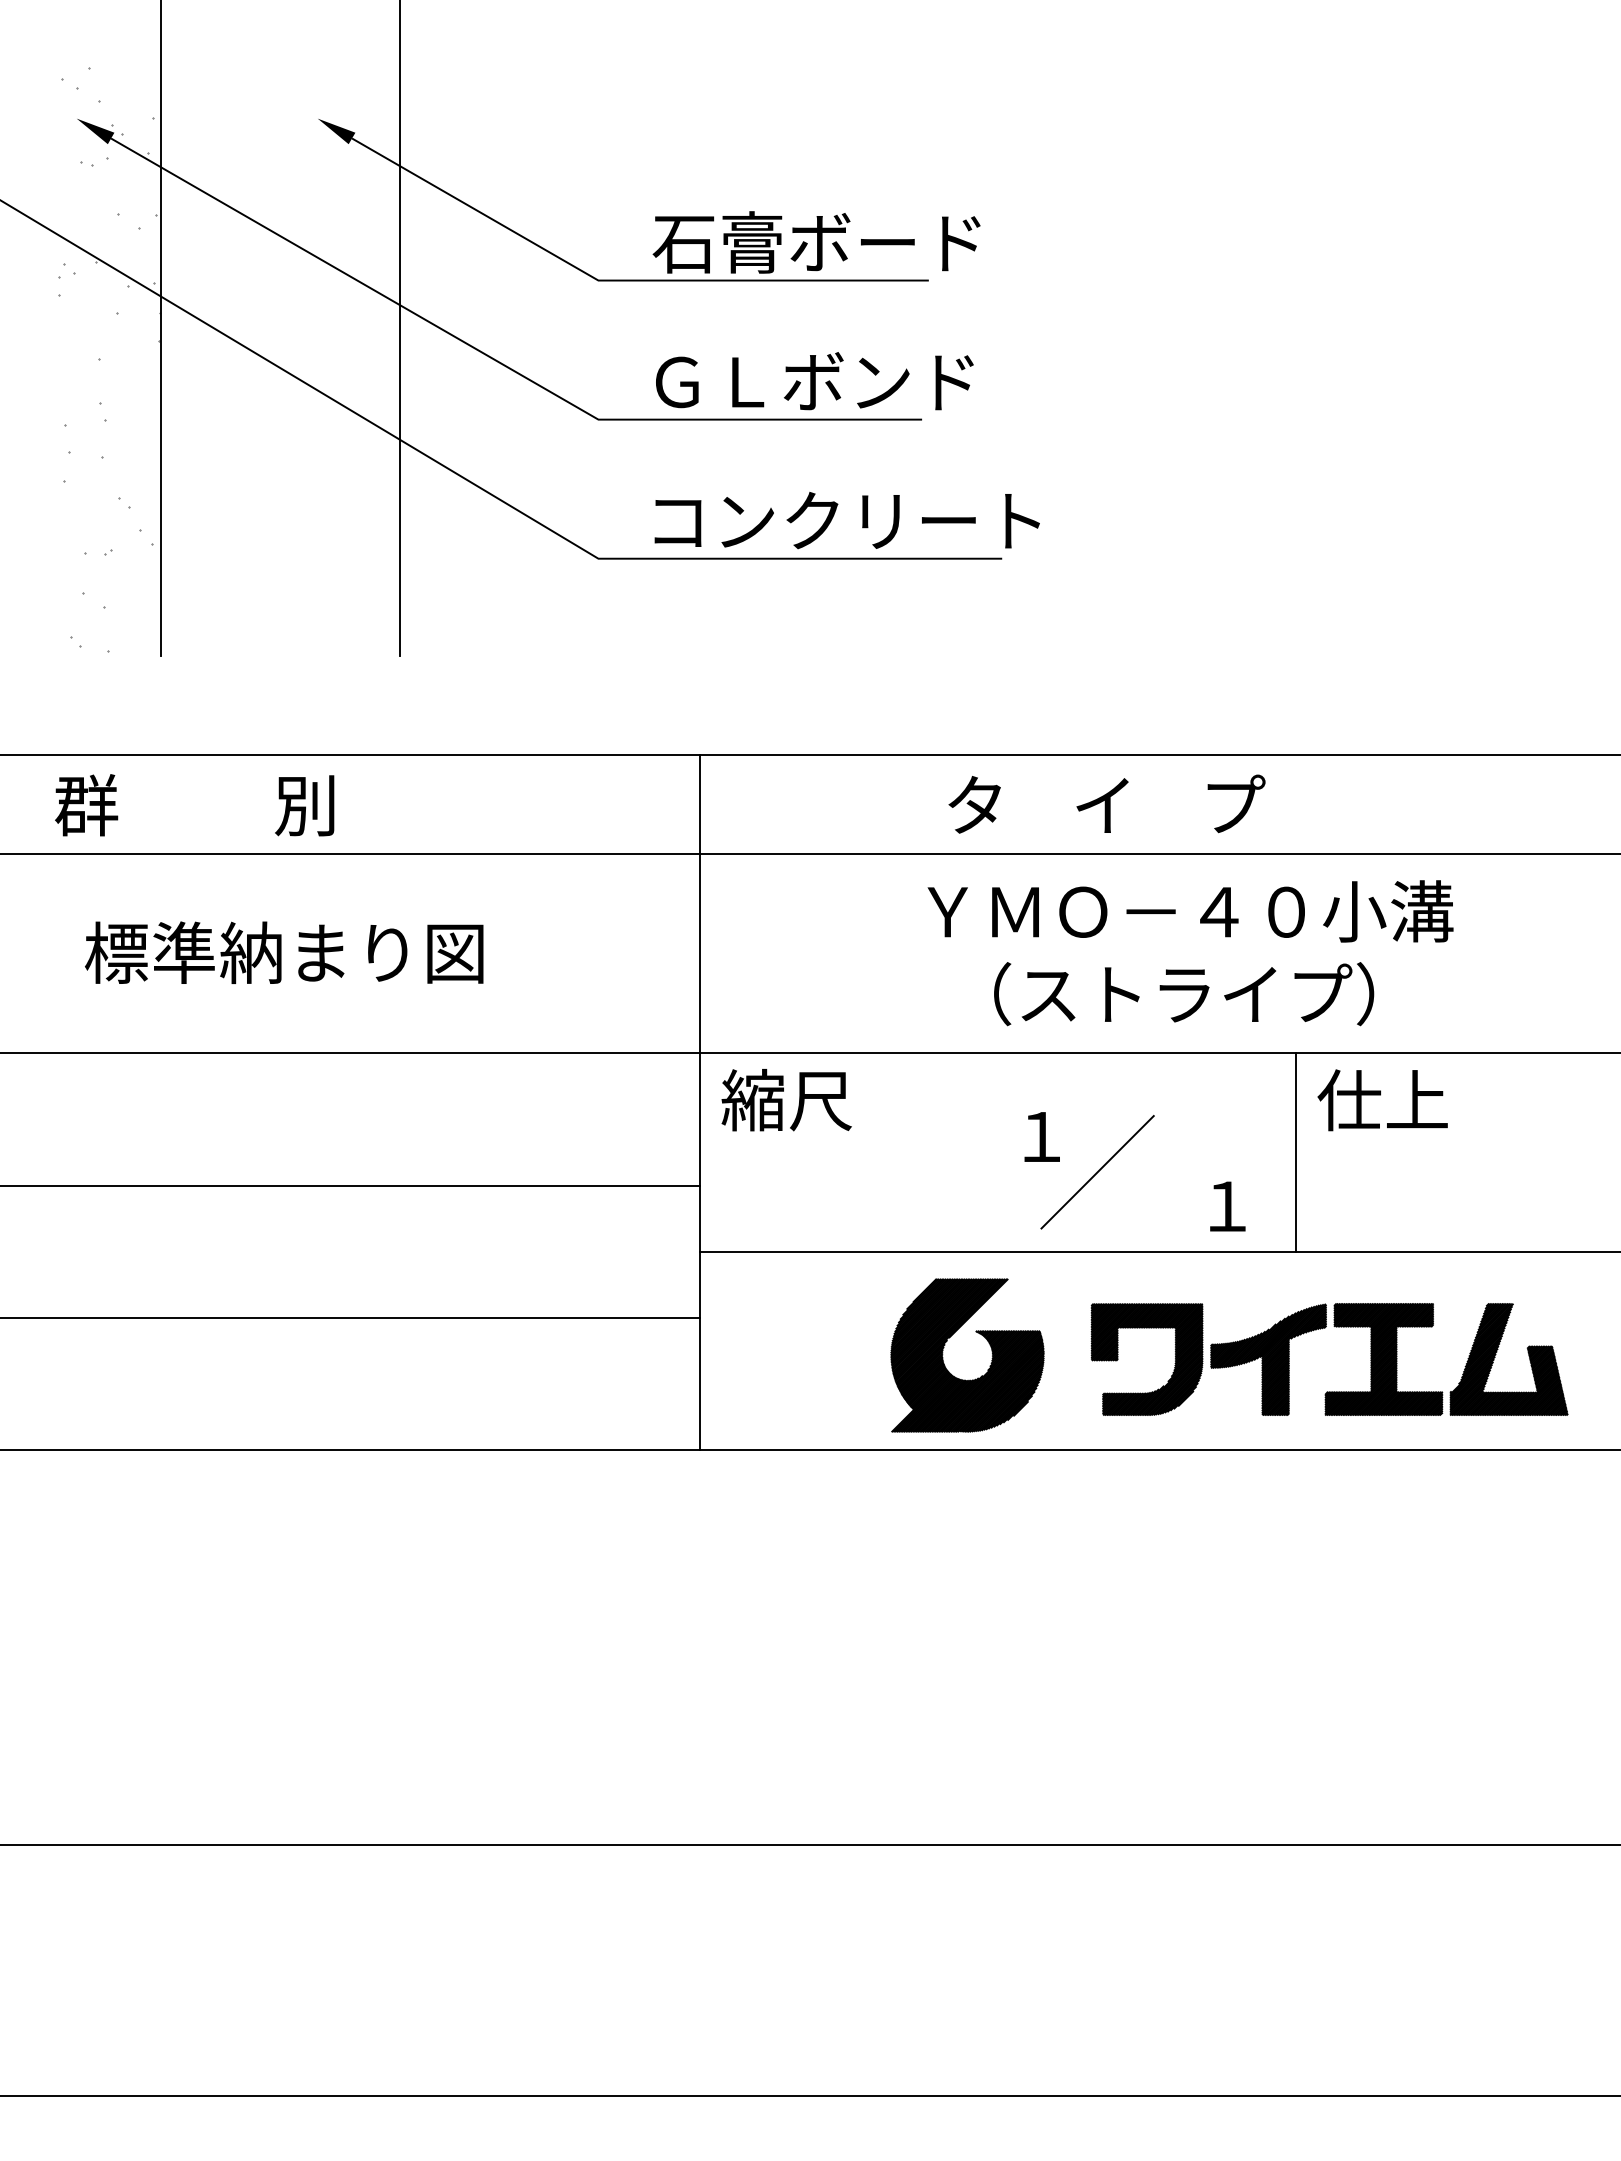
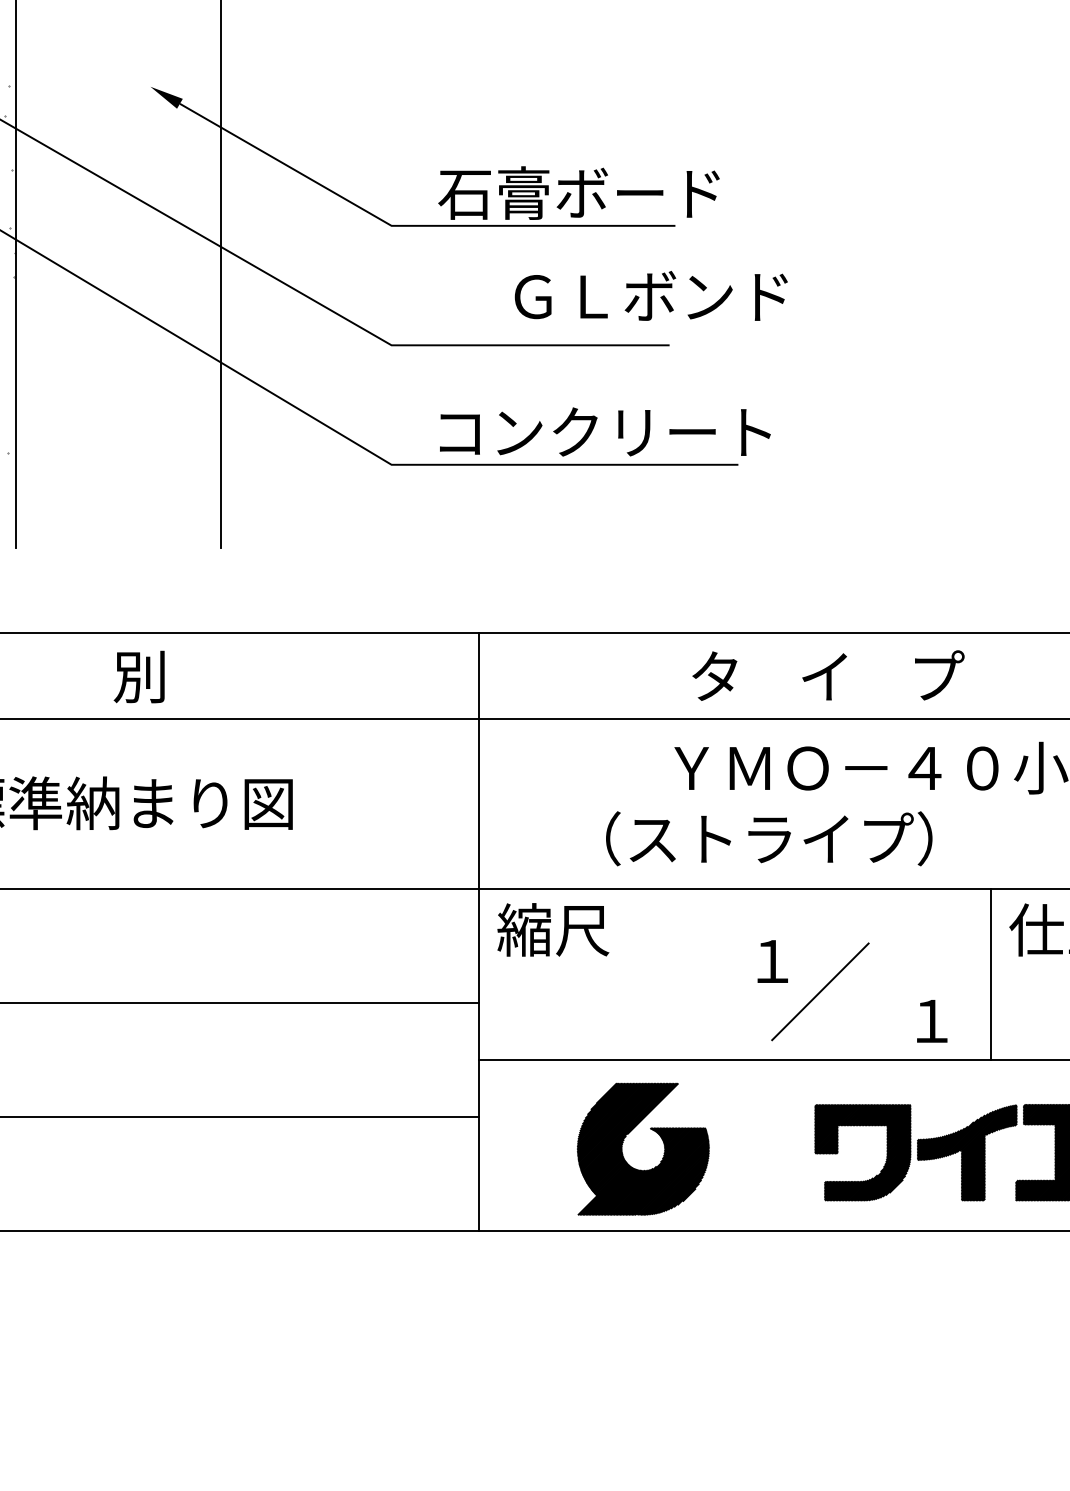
text: (814, 381) -> (651, 296), moved
text: (1184, 994) -> (769, 839), moved
part: (943, 1354) -> (622, 1148), moved

